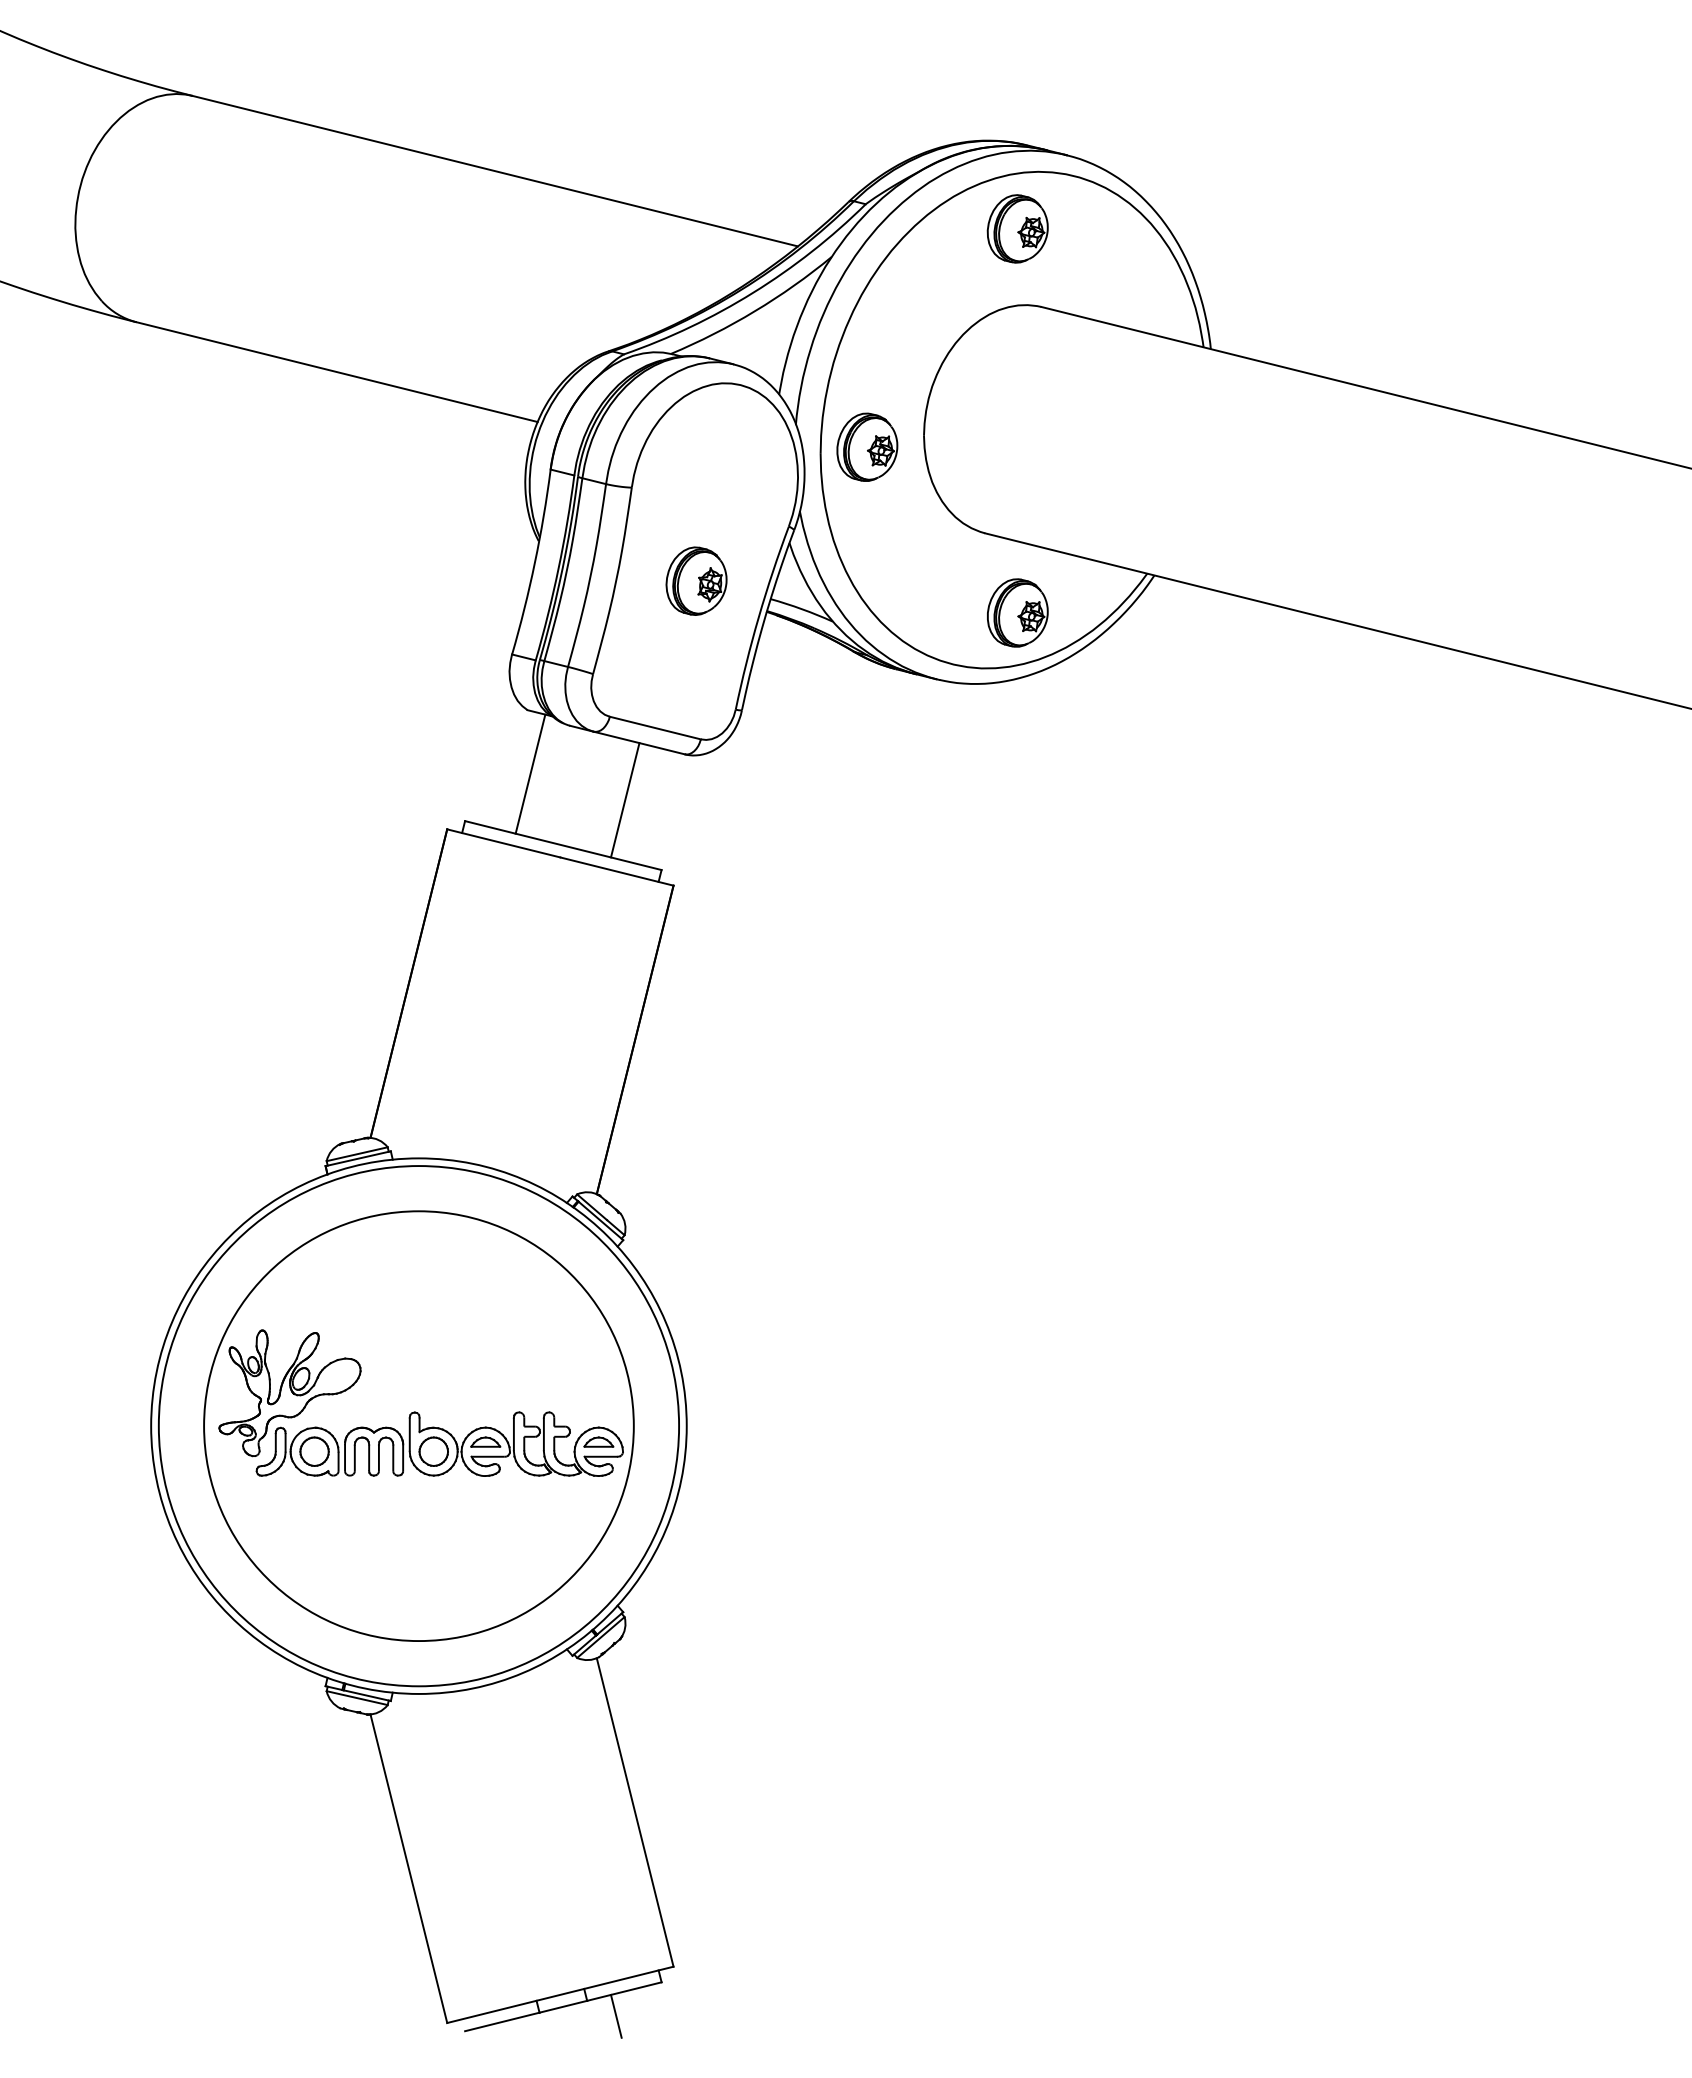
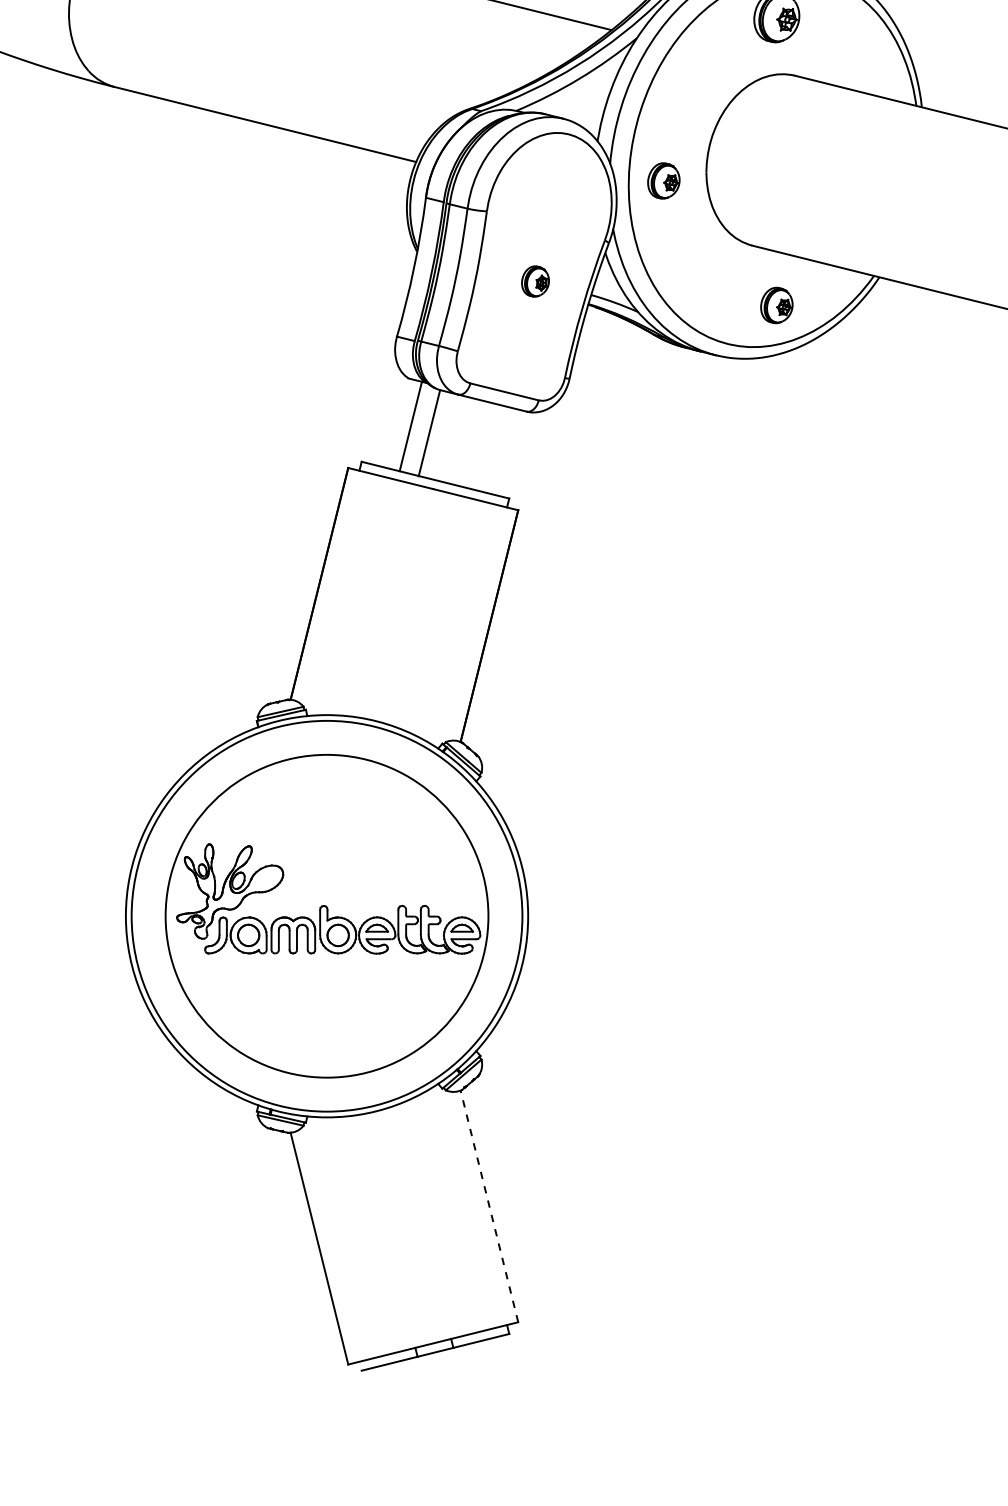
part: (867, 446) -> (663, 180), size x0.7
part: (696, 580) -> (535, 281), size x0.6
part: (1017, 612) -> (776, 305), size x0.7
line: (624, 800) -> (428, 433), moved
line: (635, 1812) -> (489, 1206), solid -> dashed
line: (615, 2015) -> (474, 1358), removed

